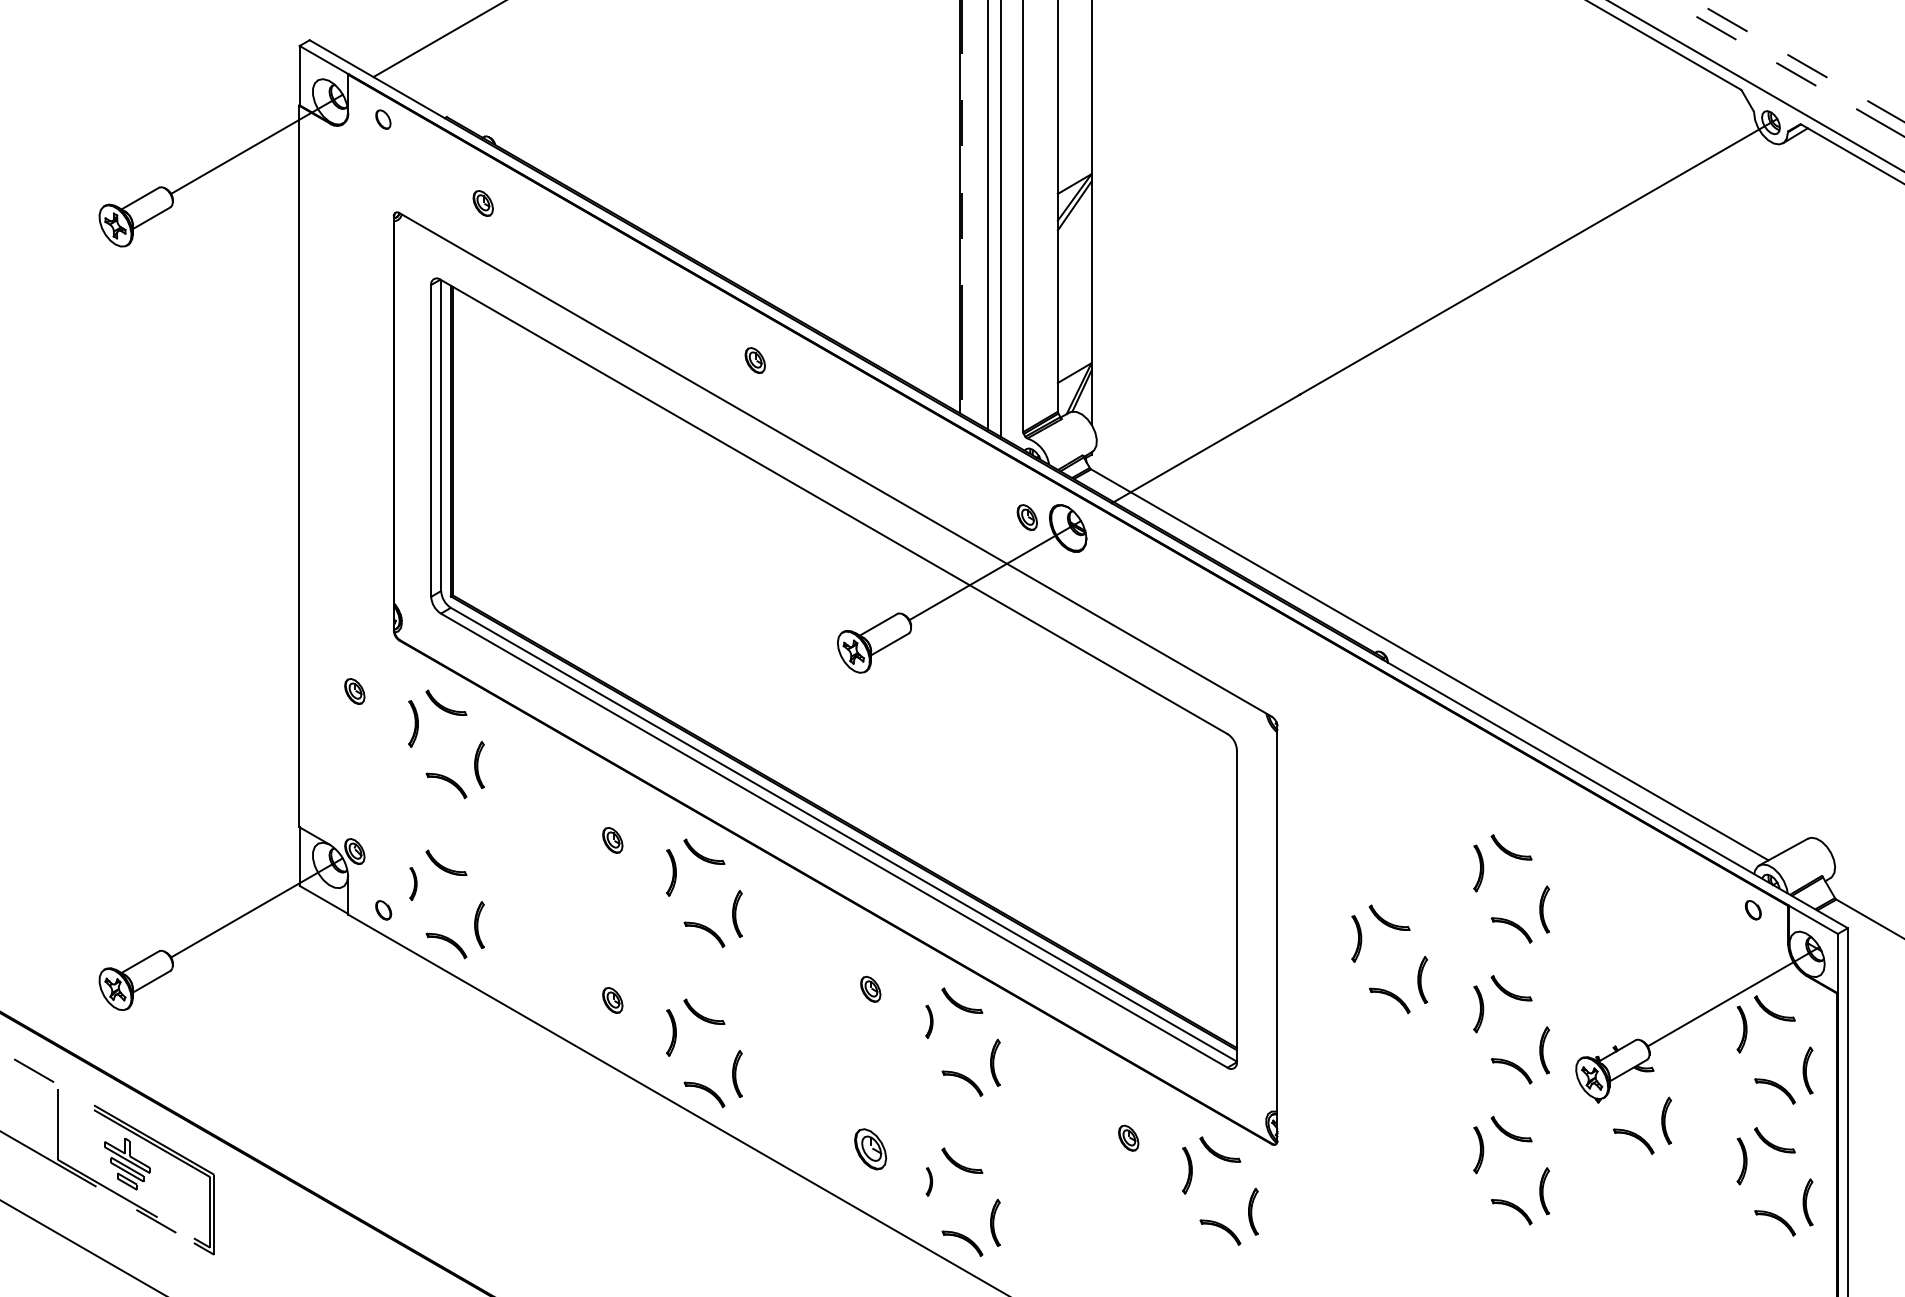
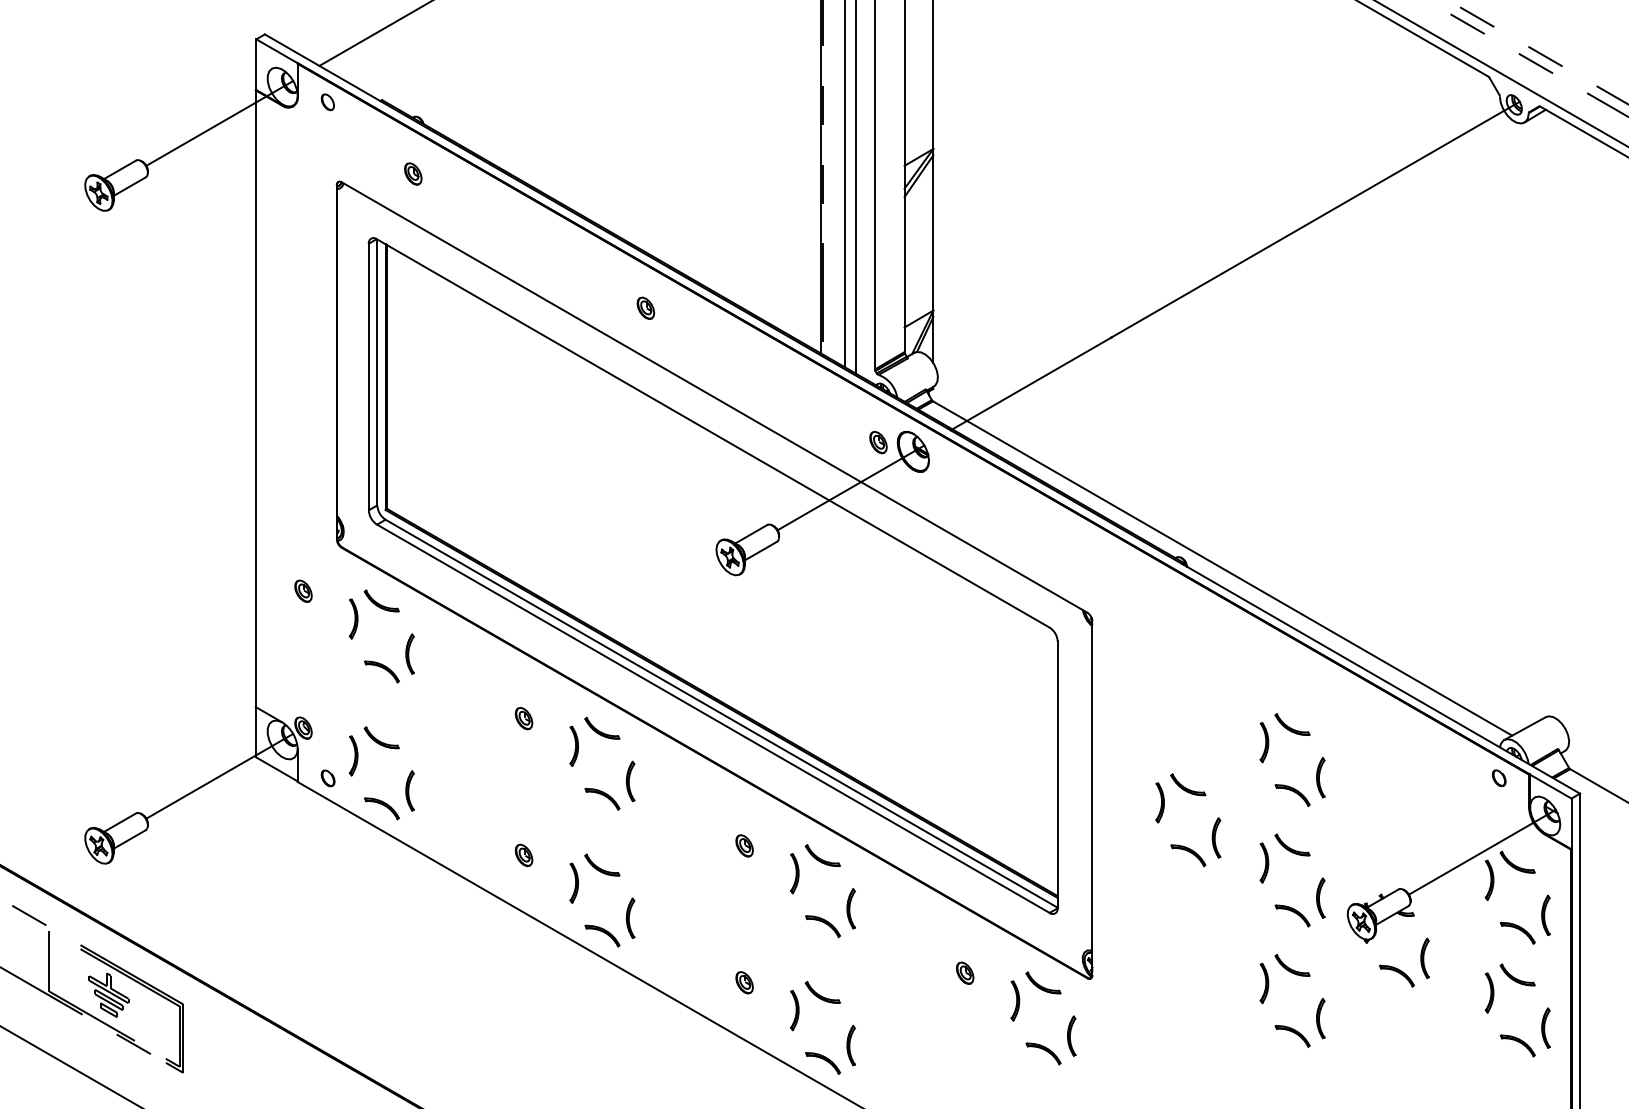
part: (413, 883) -> (353, 755), size x1.43
part: (929, 1021) -> (794, 873), size x1.43
part: (870, 1149) -> (744, 982), size x0.62
part: (929, 1181) -> (794, 1010), size x1.67

